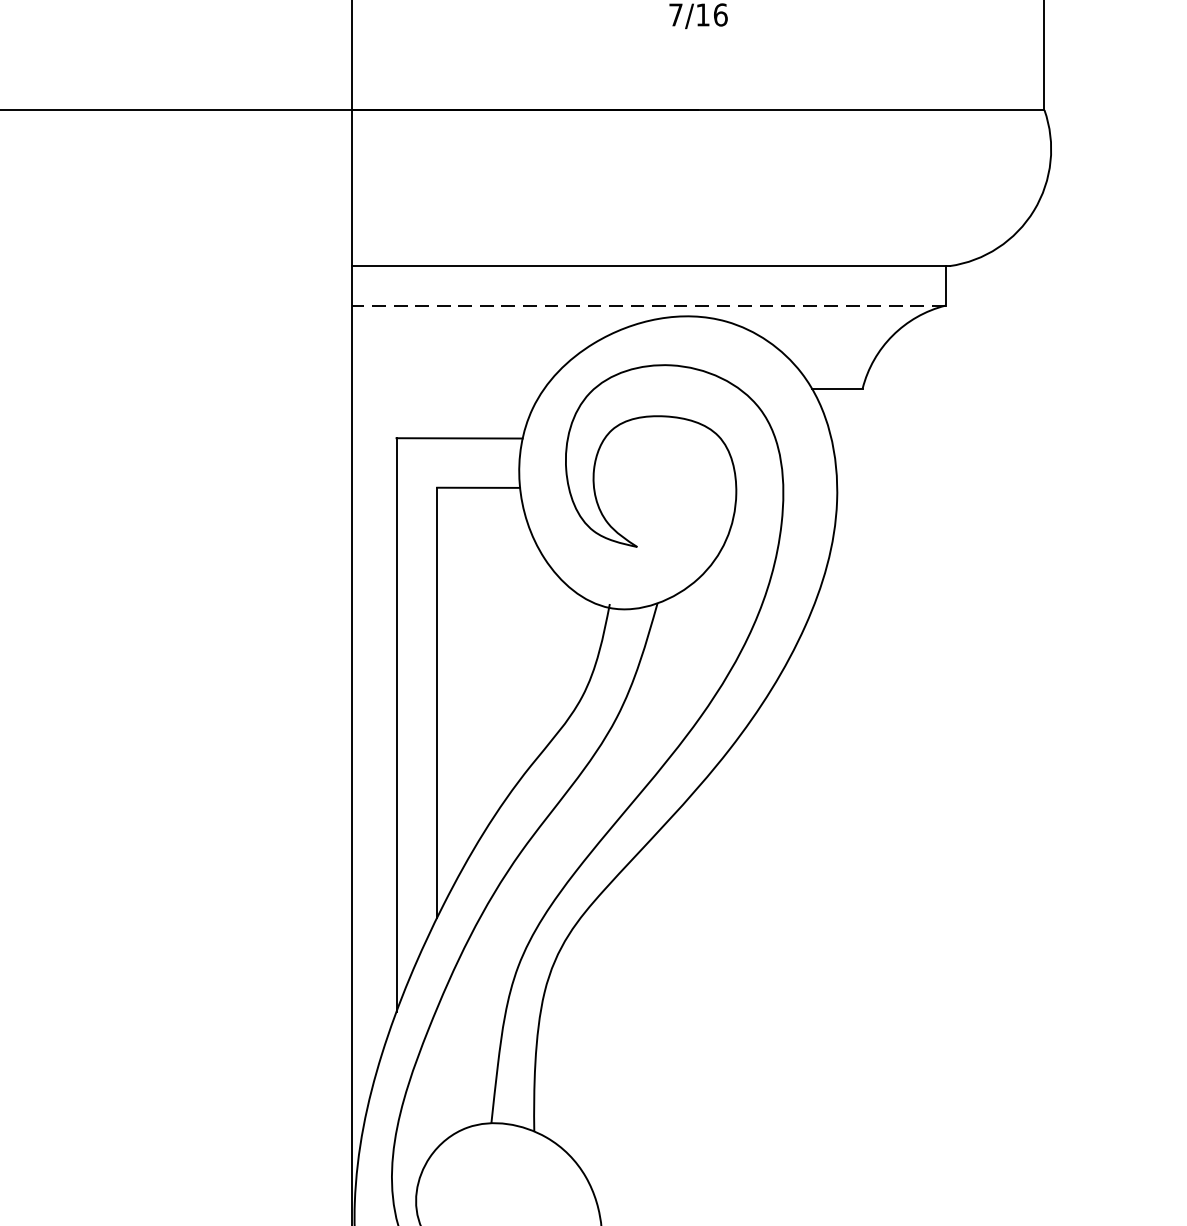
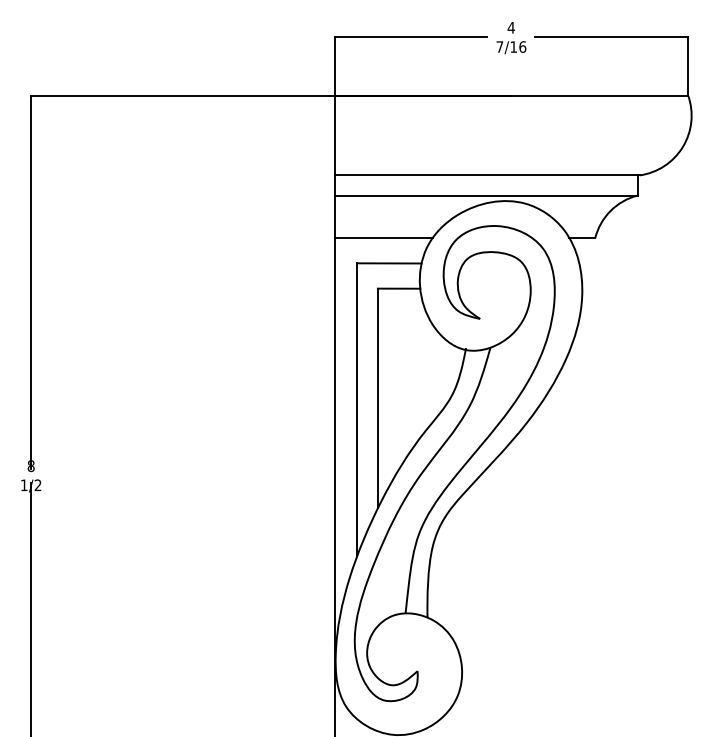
line: (649, 305) -> (486, 195), dashed -> solid
line: (448, 387) -> (383, 237), added

